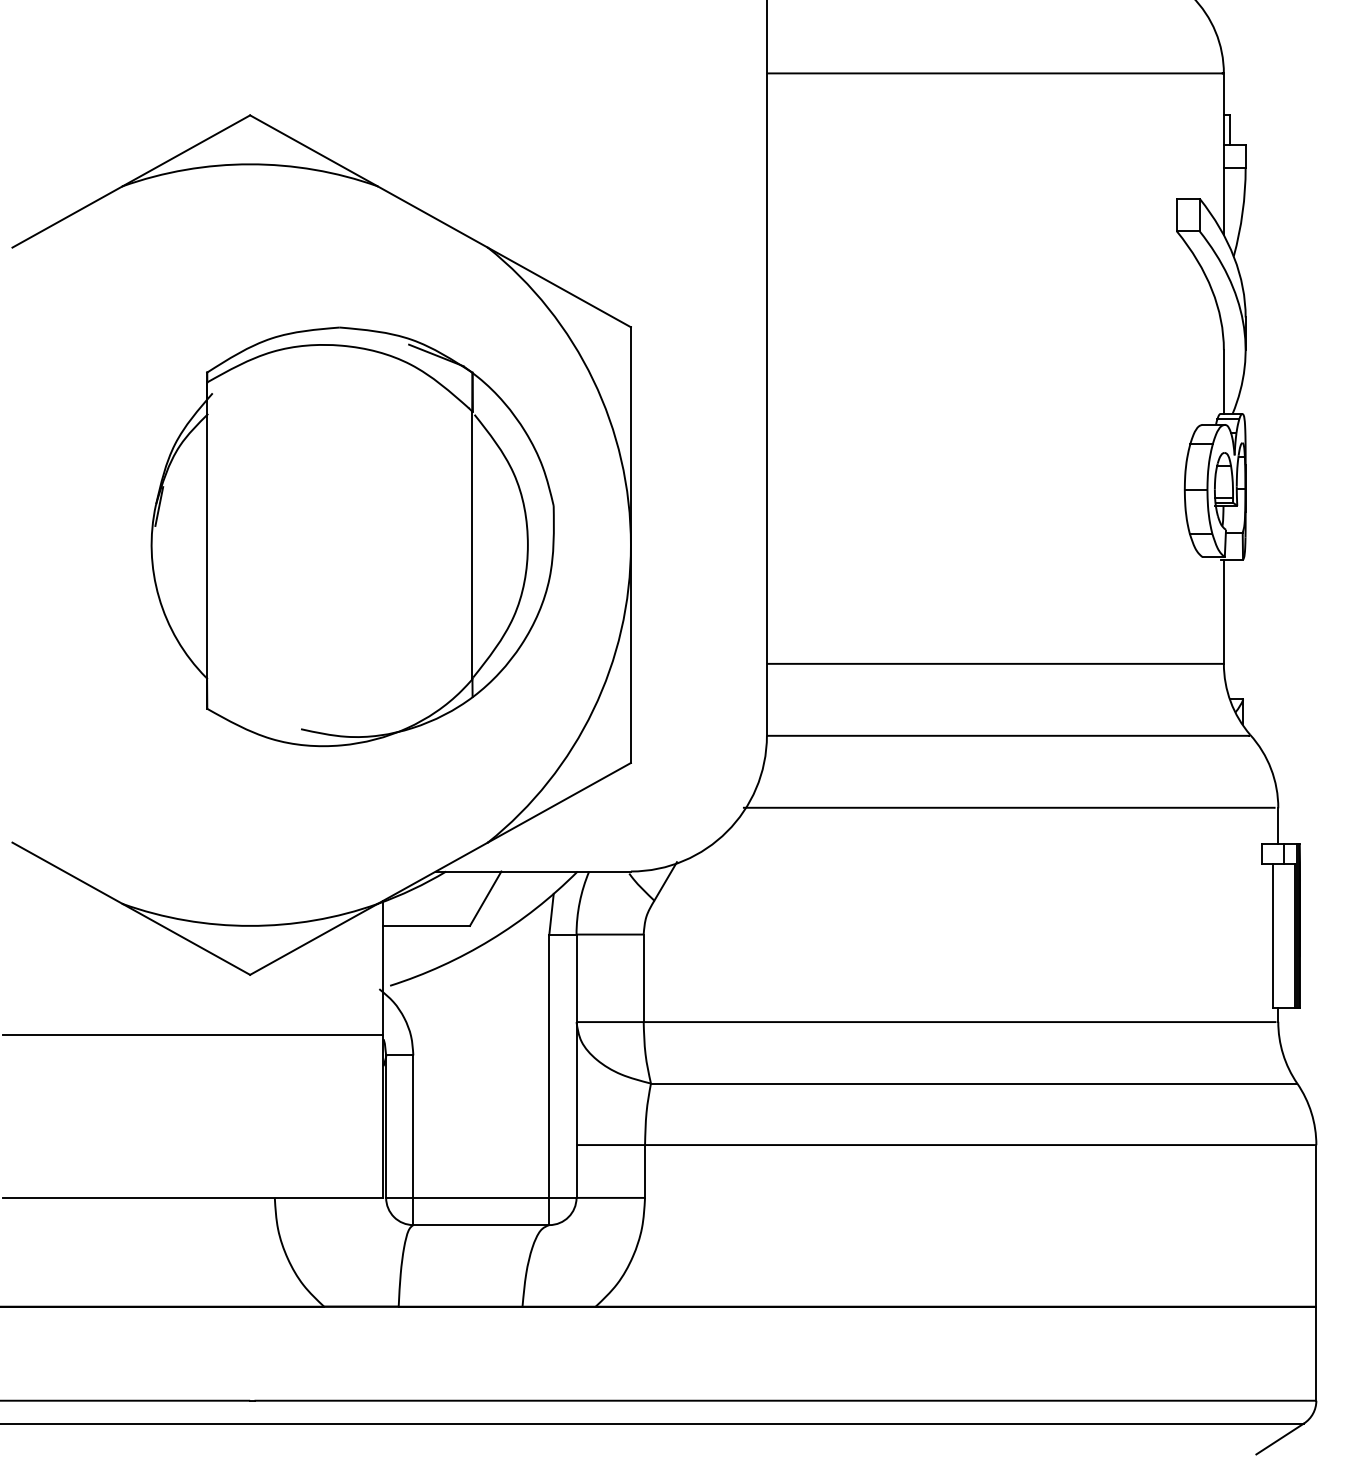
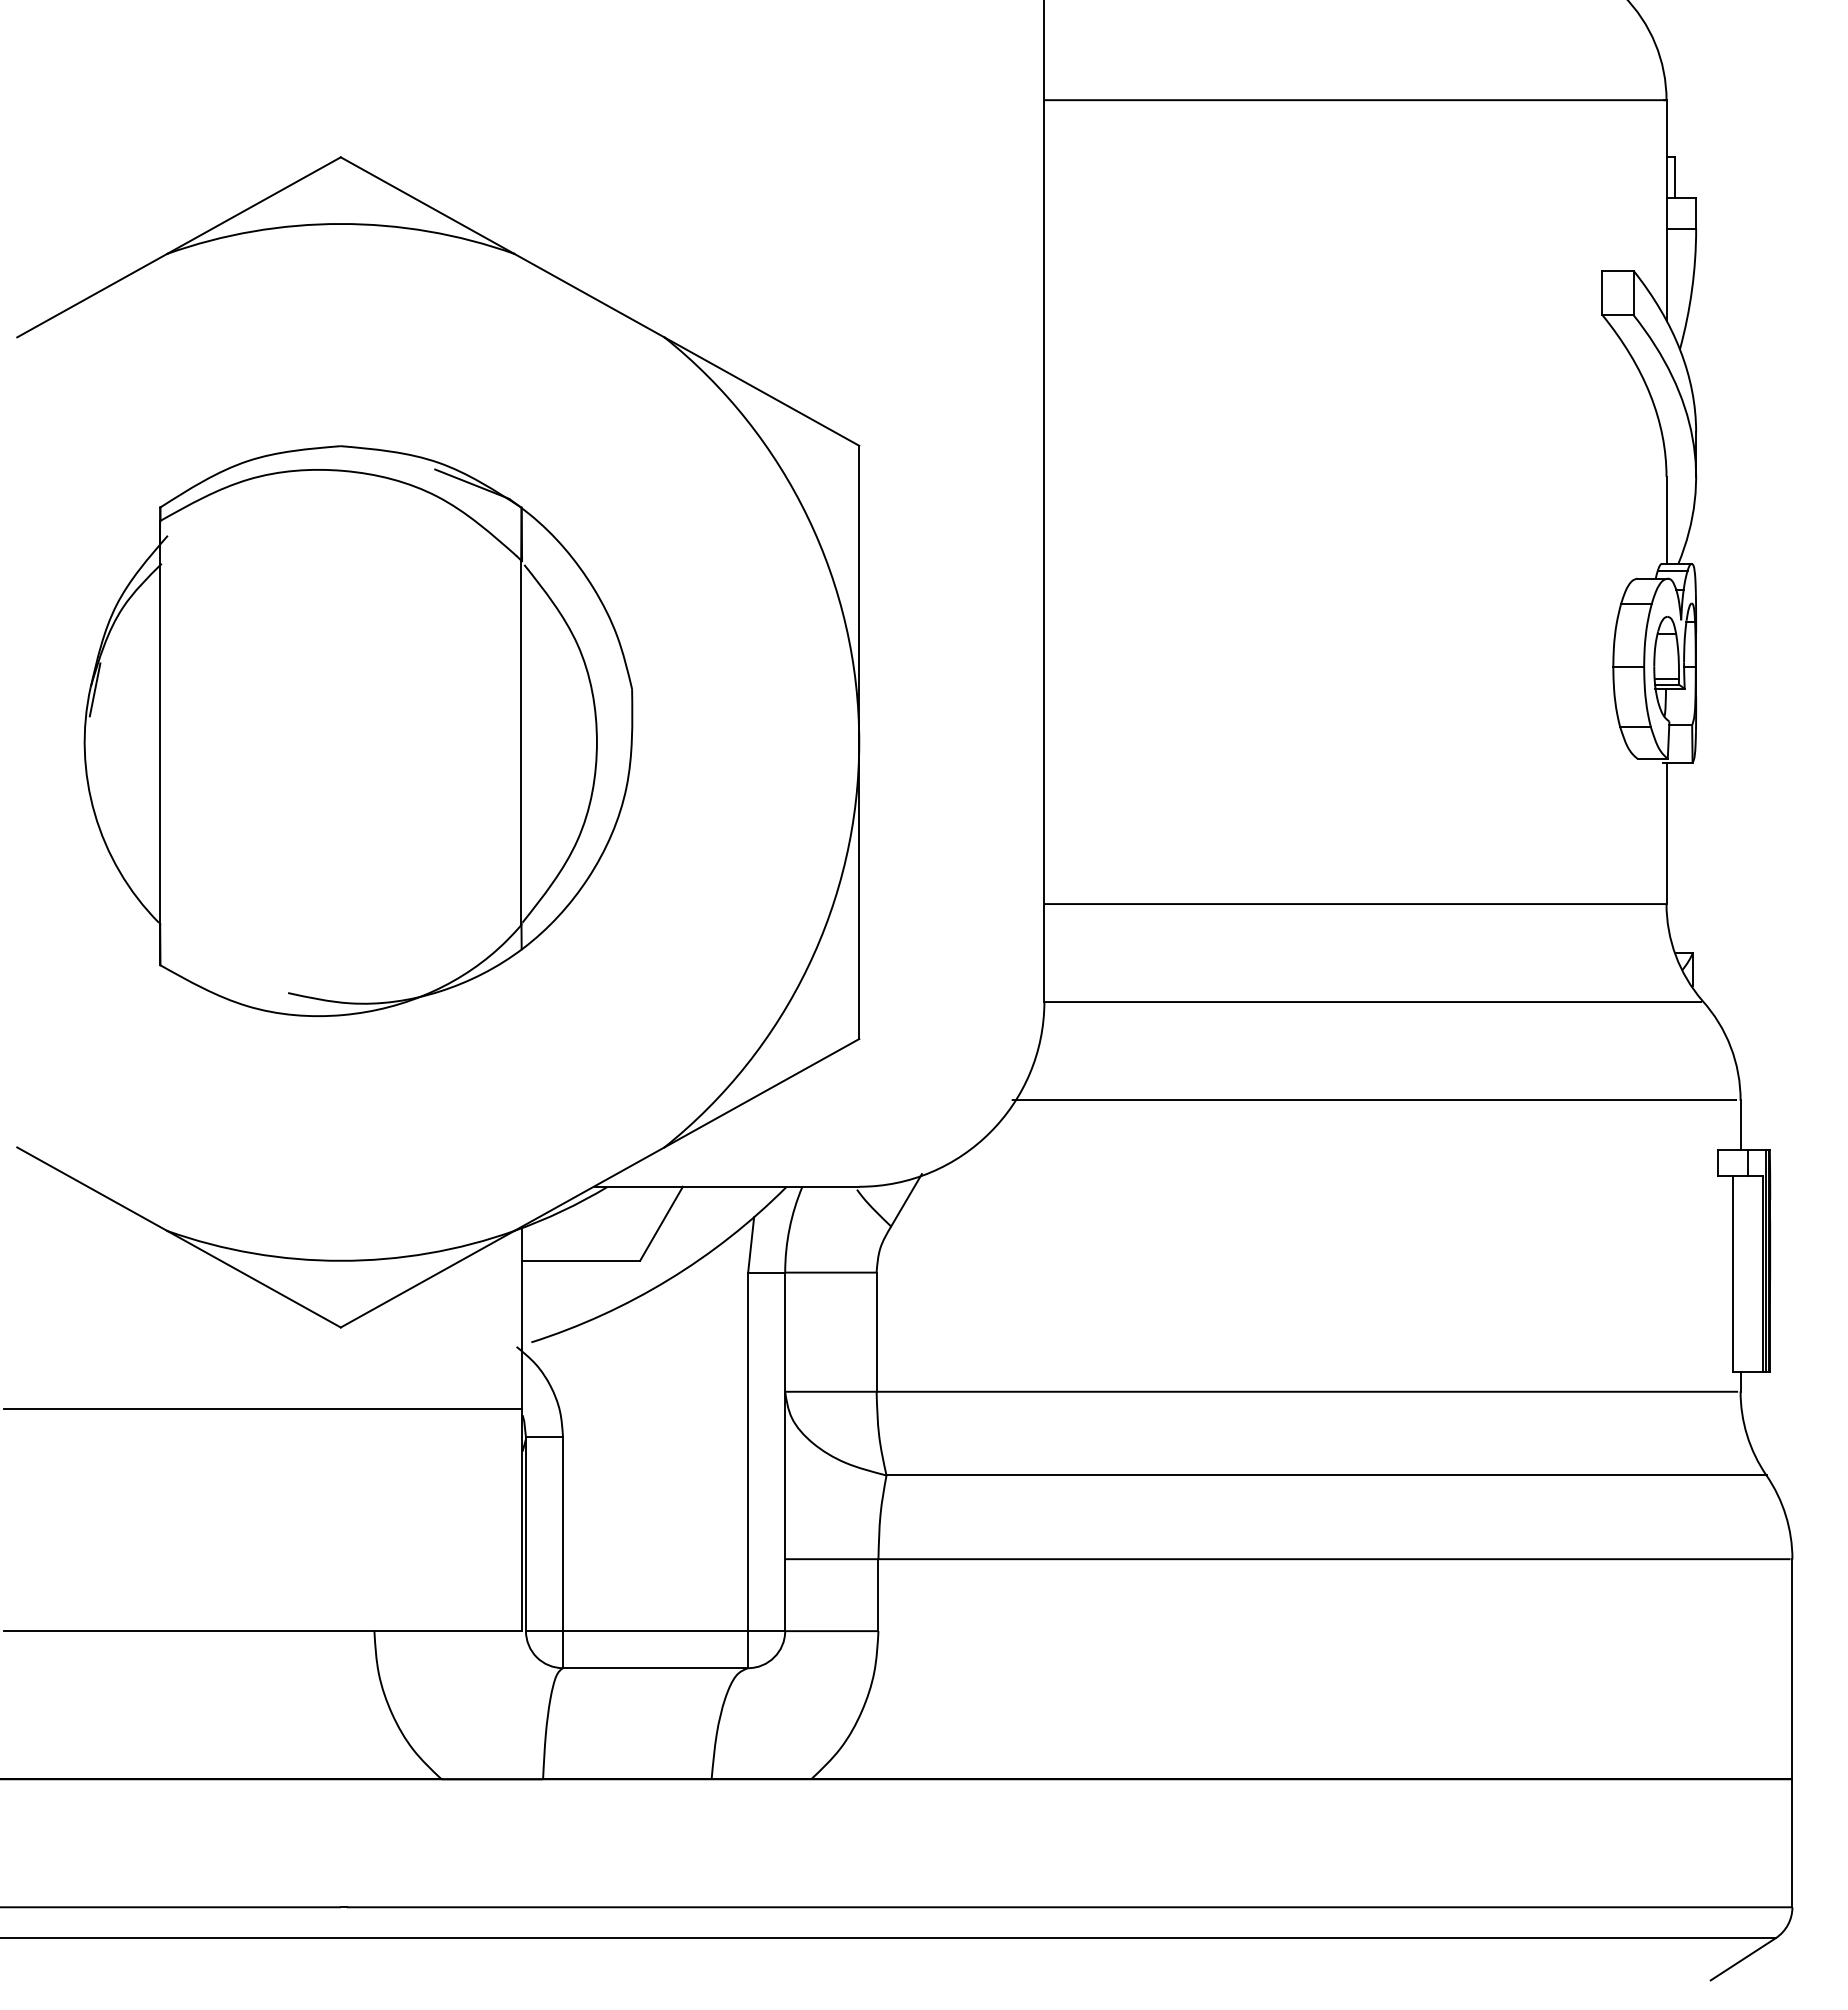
part: (352, 536) -> (358, 730), moved

